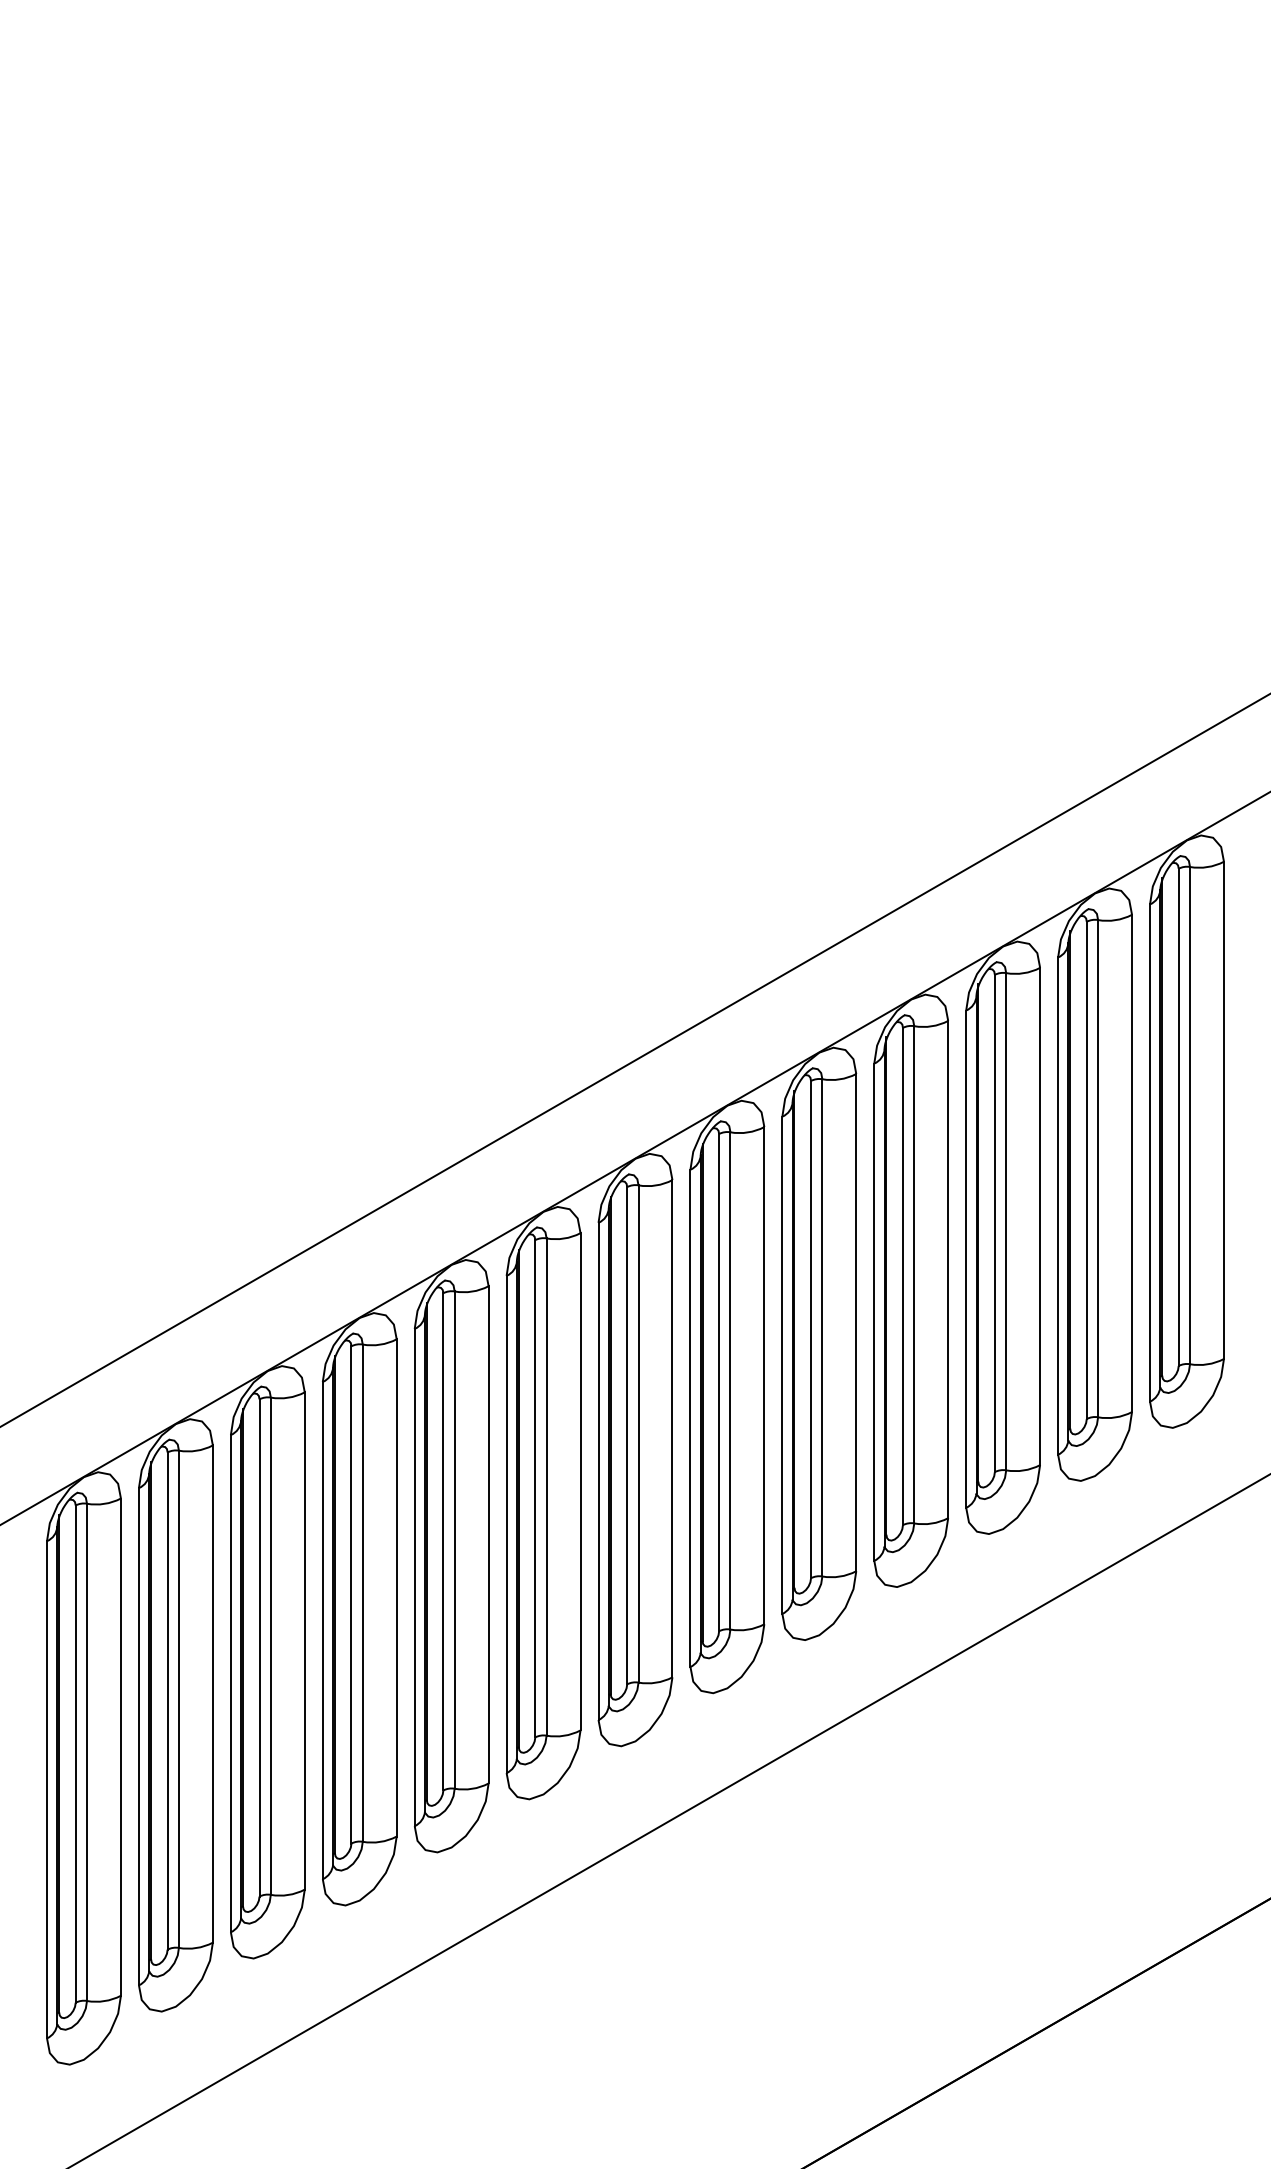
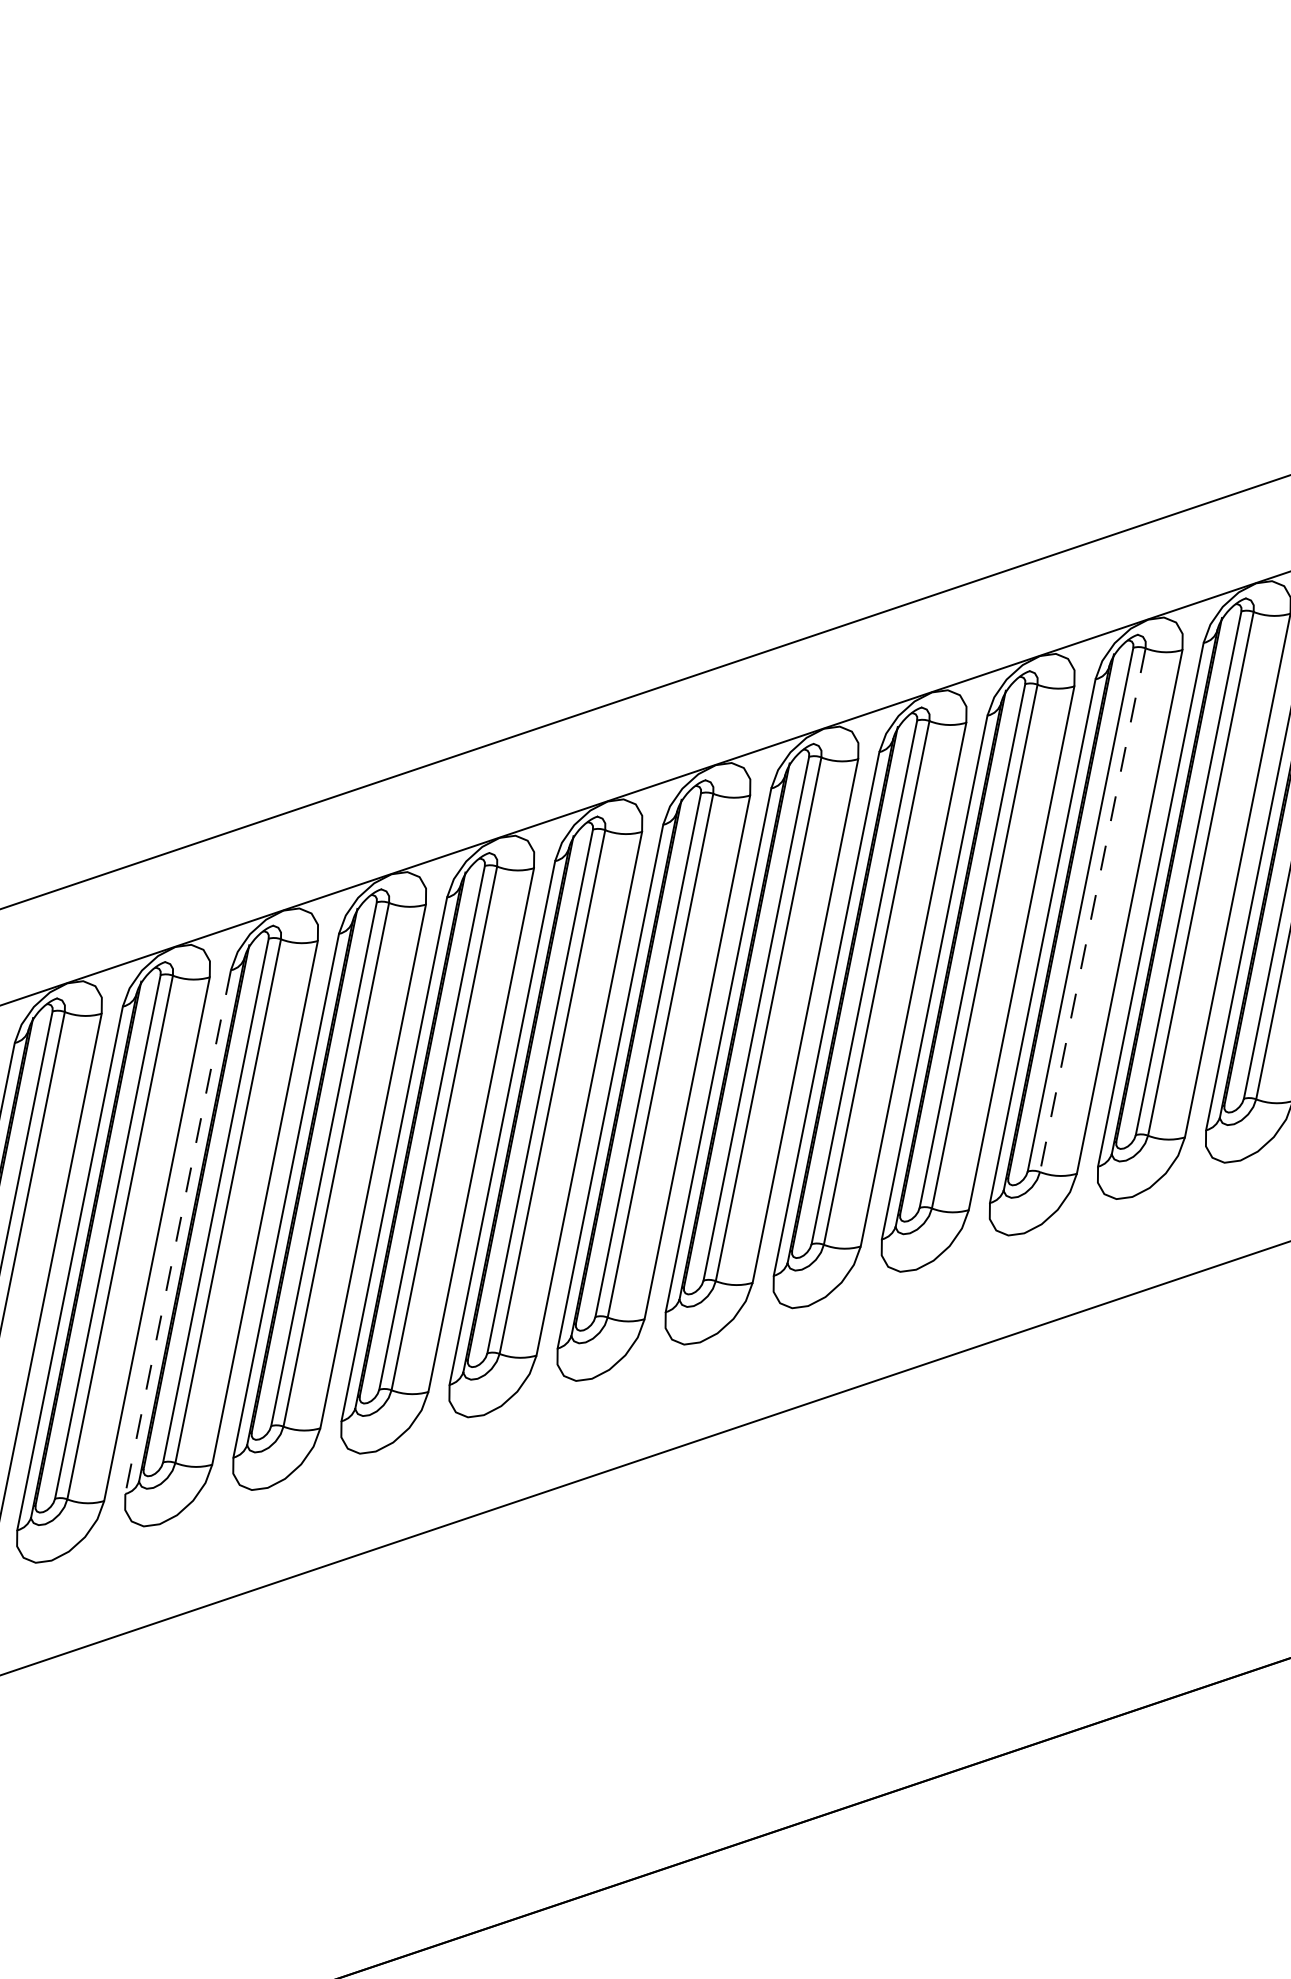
line: (1006, 1221) -> (1093, 910), solid -> dashed
line: (230, 1683) -> (177, 1231), solid -> dashed

